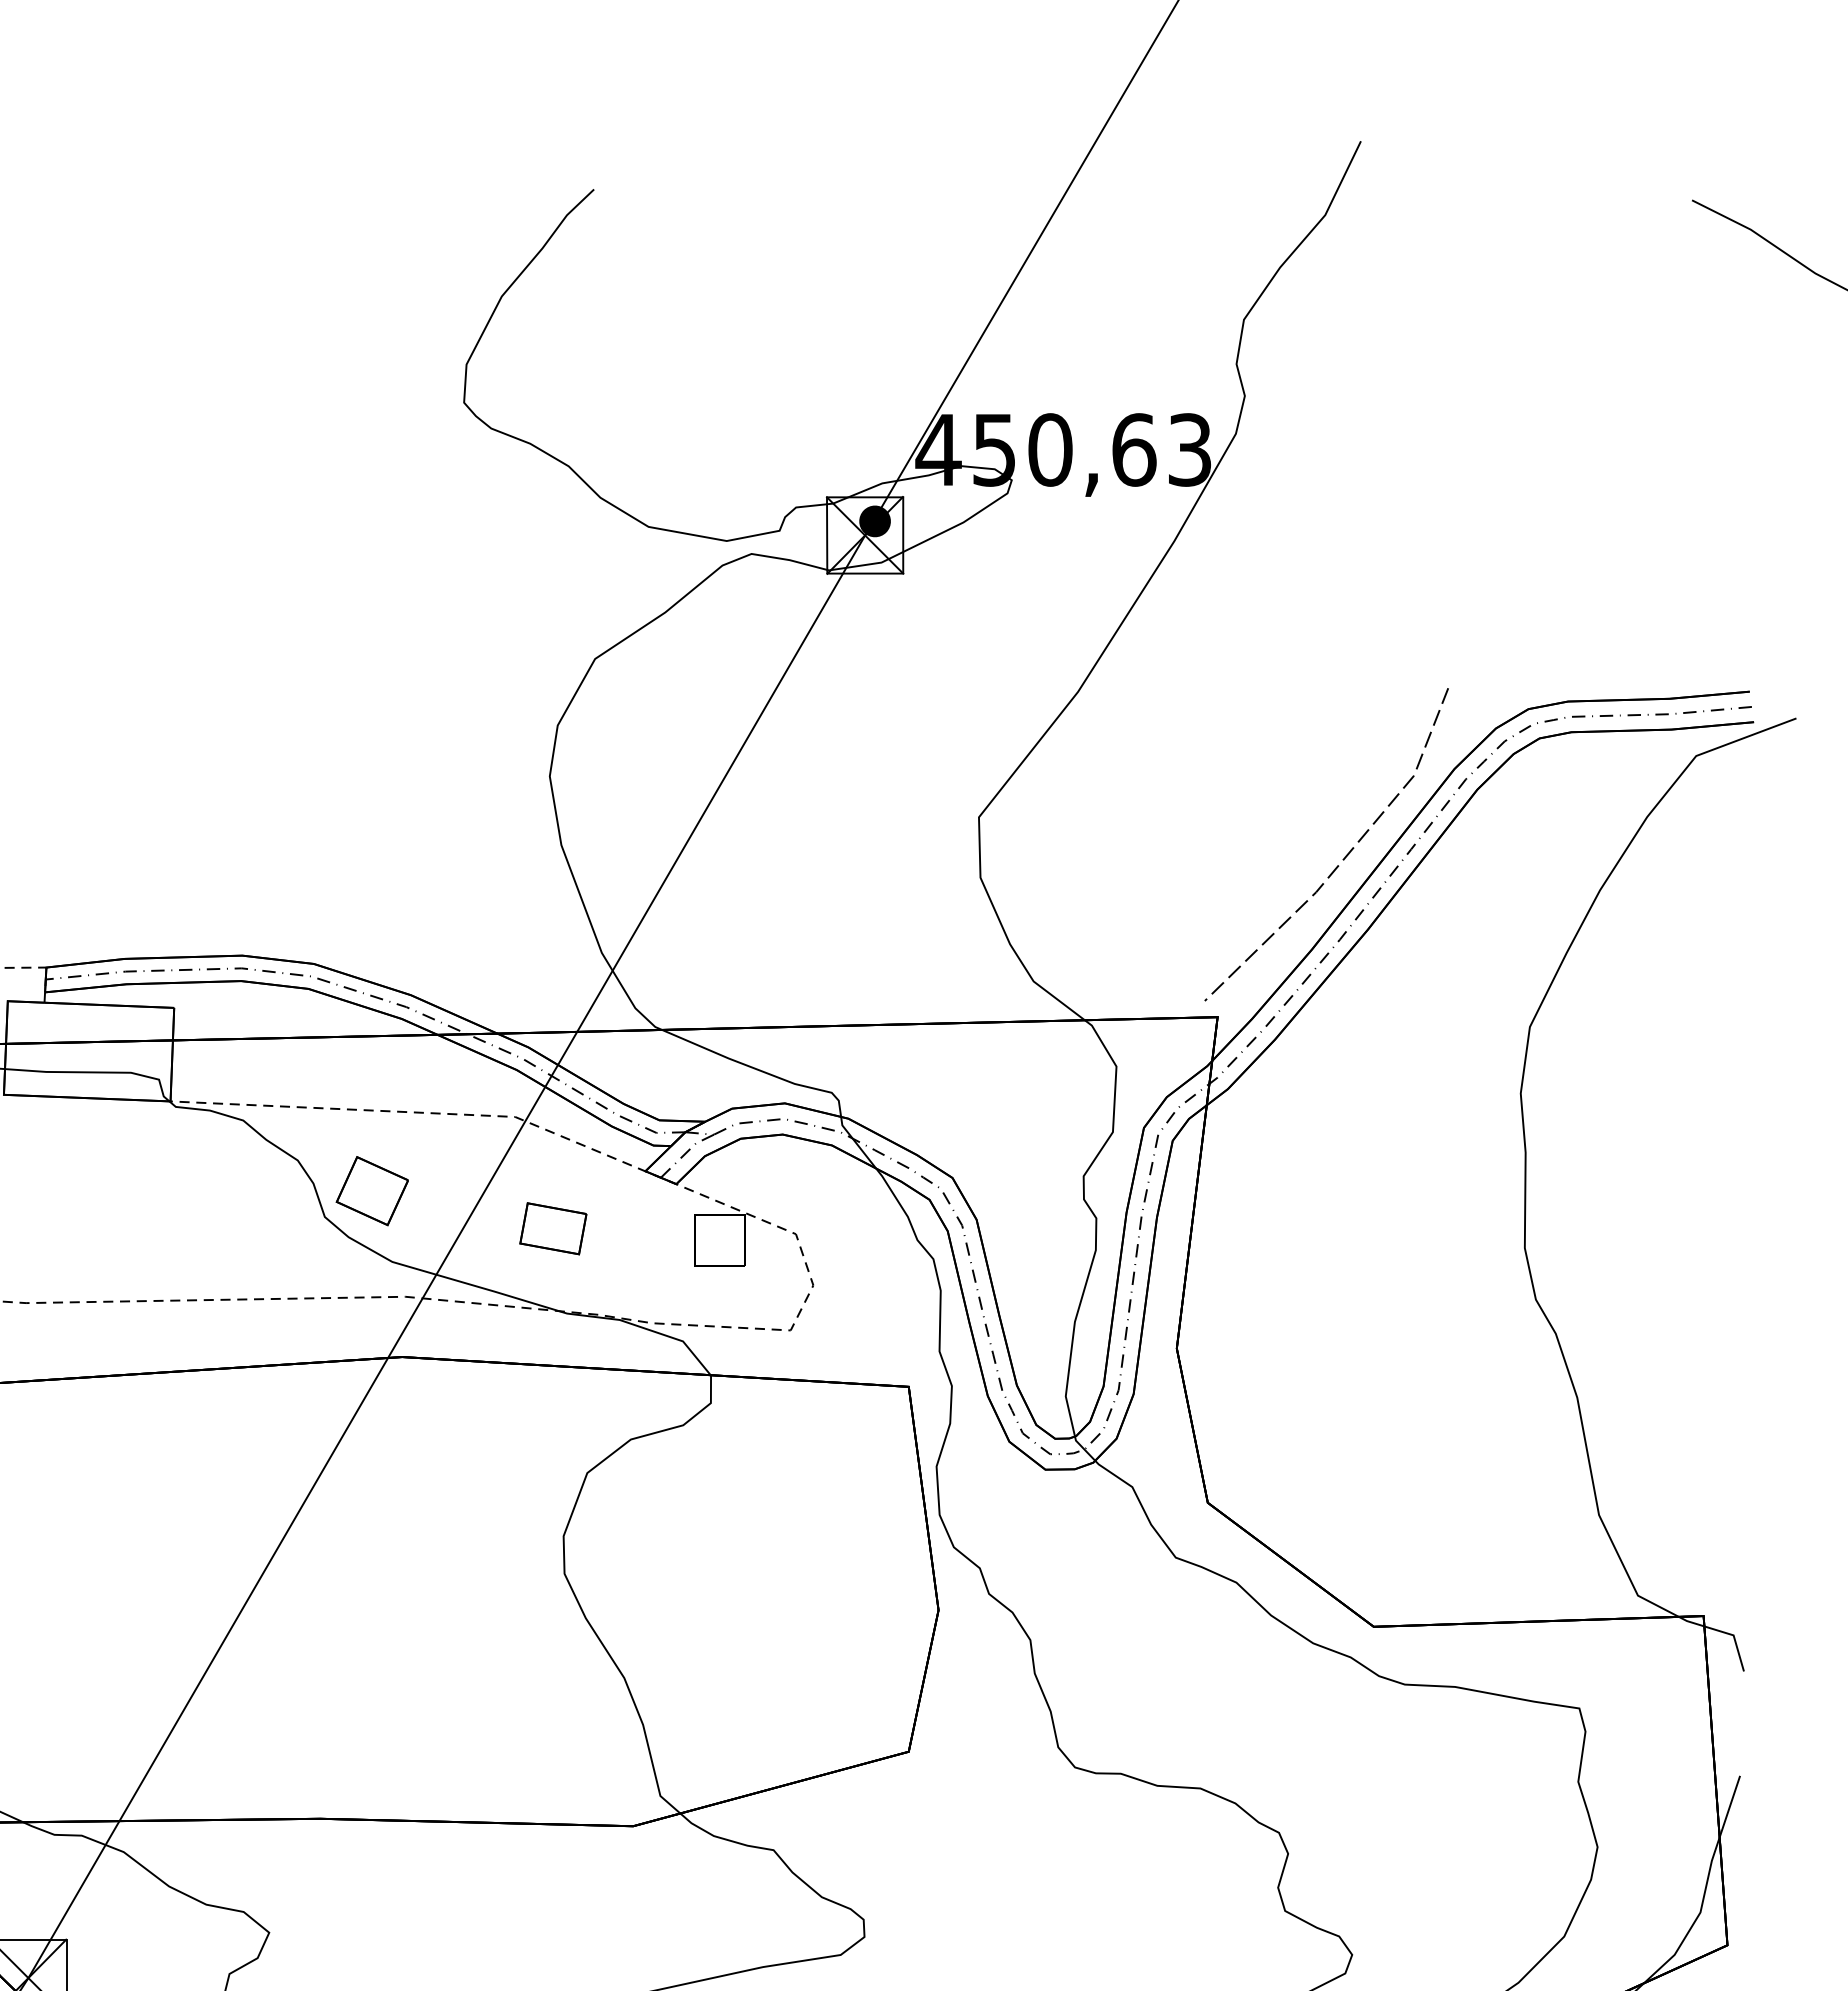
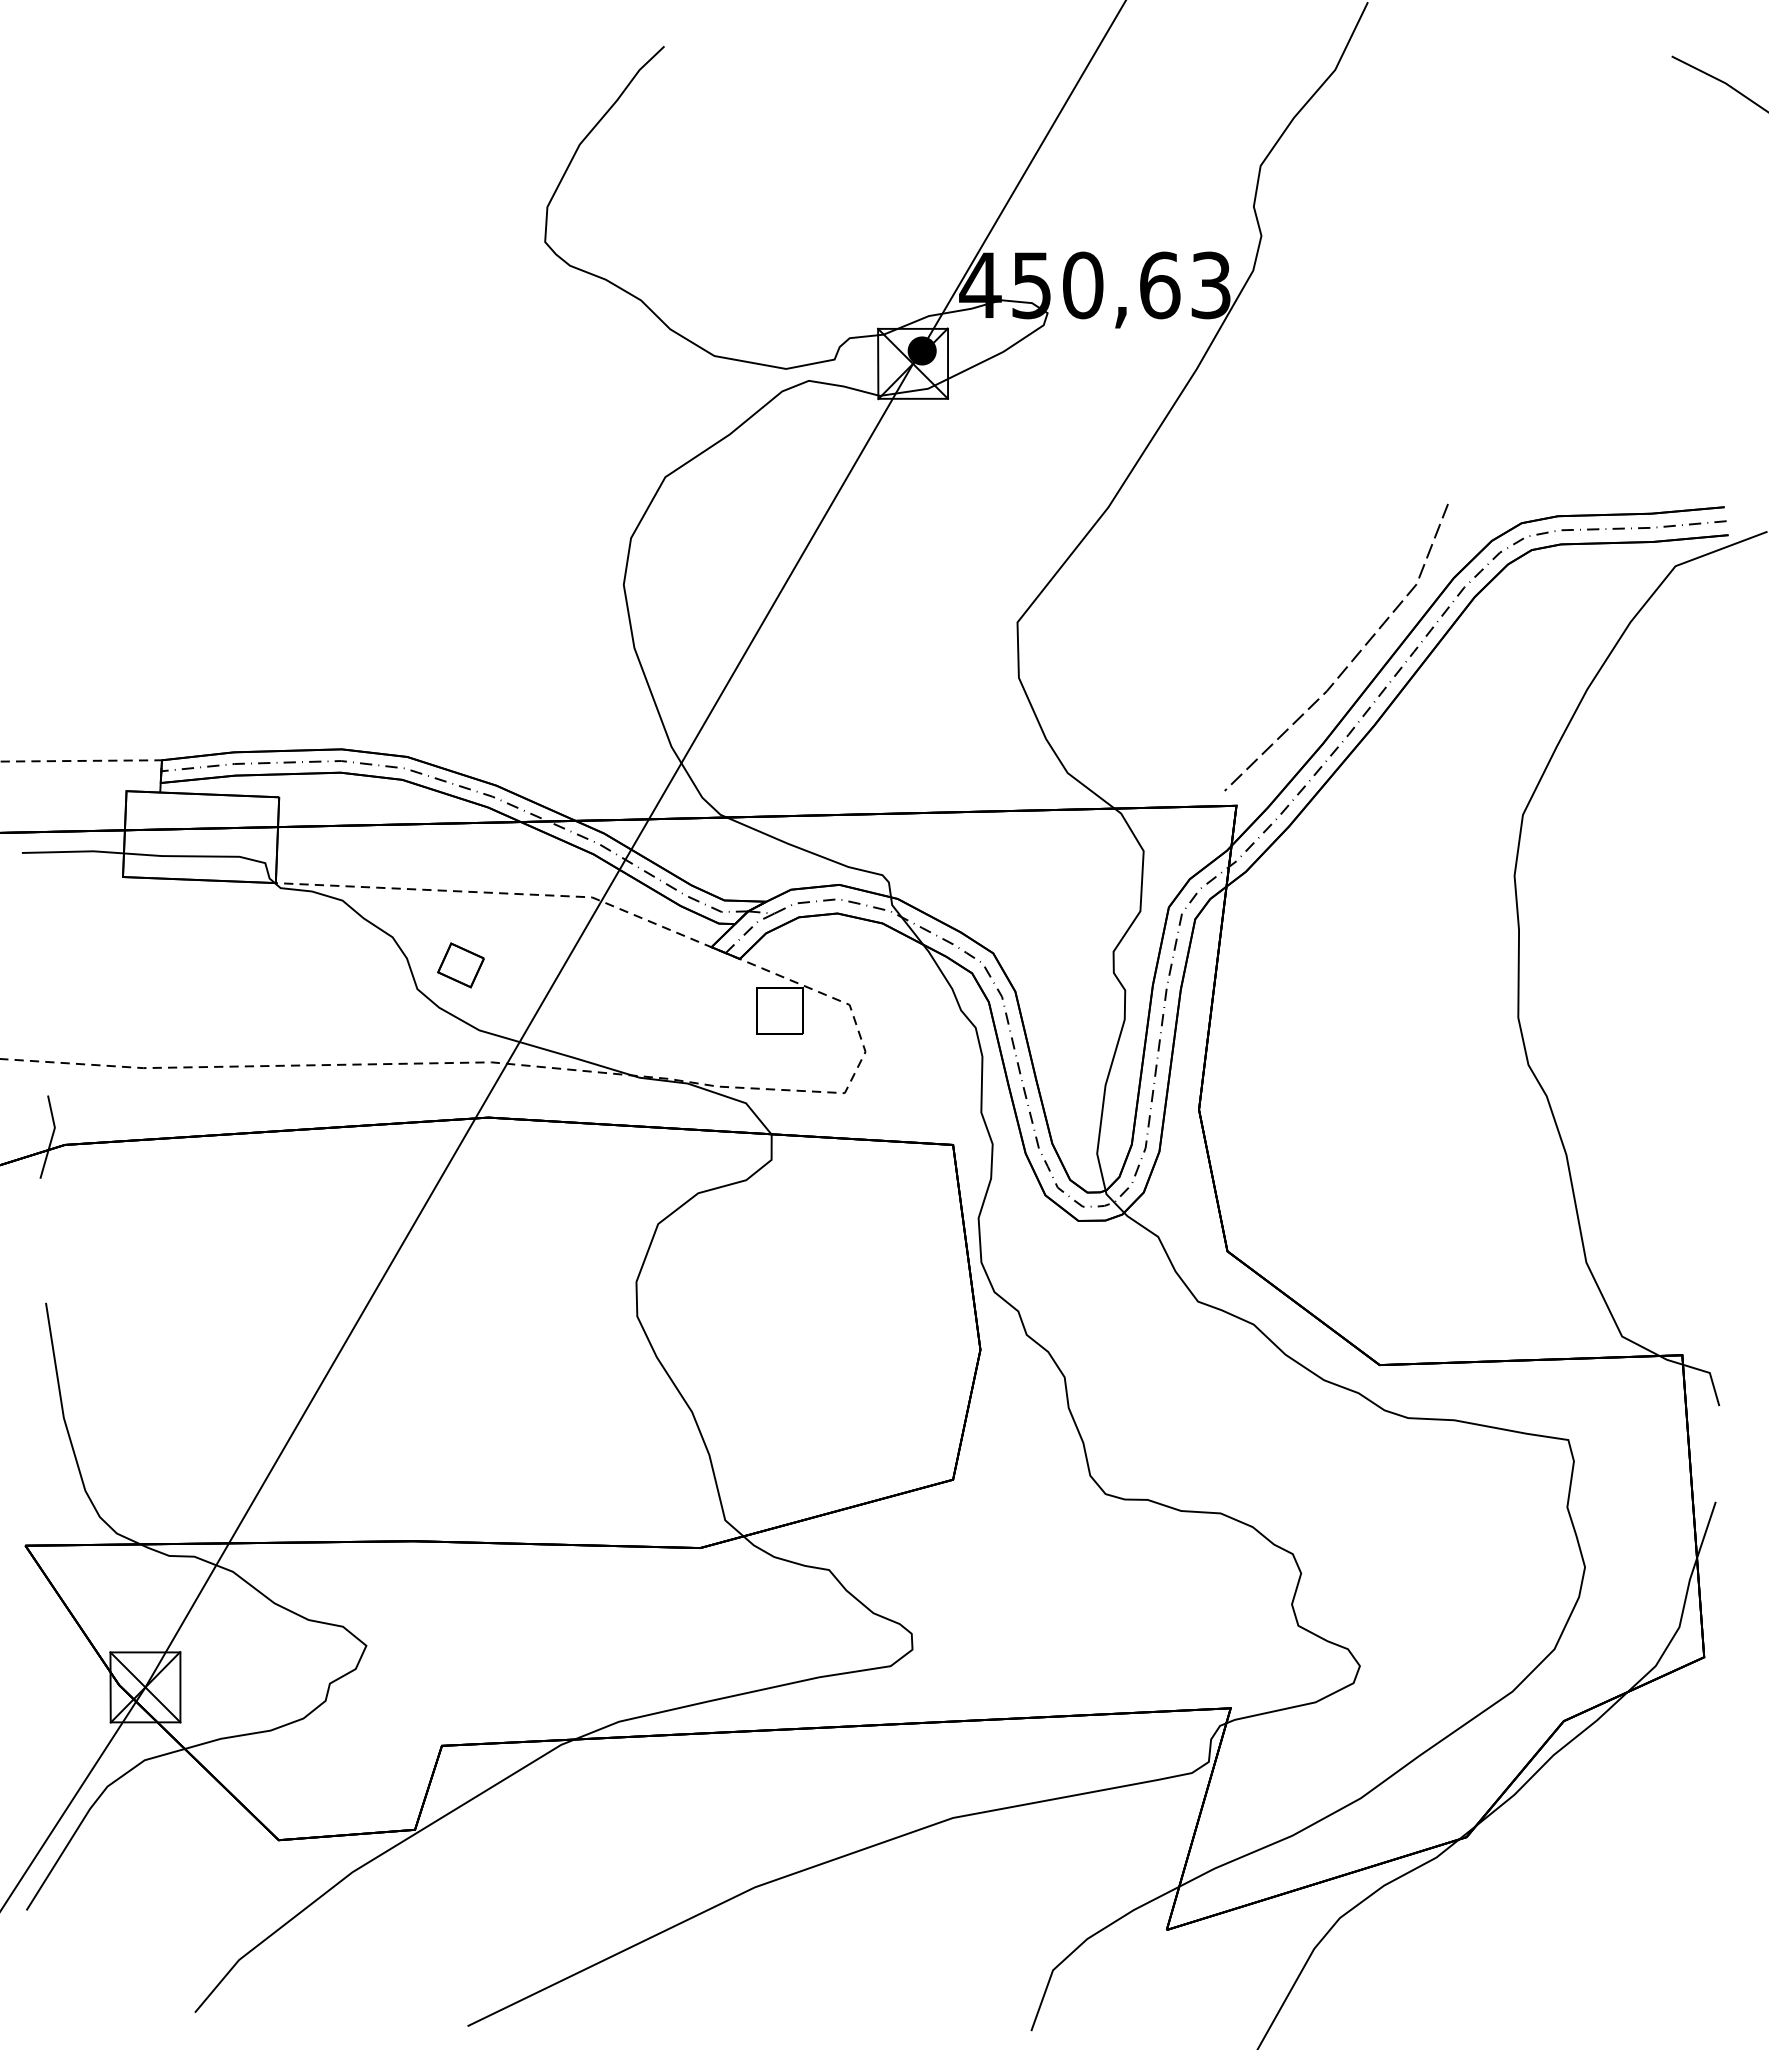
part: (371, 1191) -> (460, 965), size x0.7
part: (552, 1228) -> (626, 999), removed

